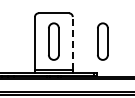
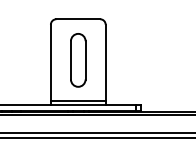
part: (102, 41) -> (148, 60), removed
line: (72, 43) -> (105, 63), dashed -> solid

